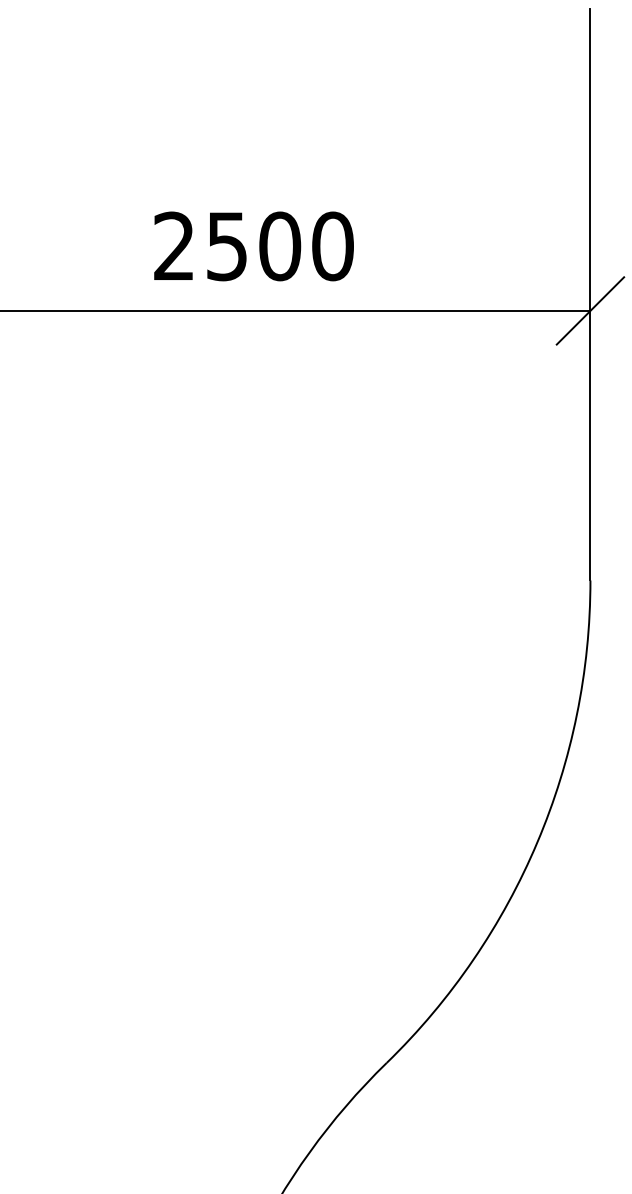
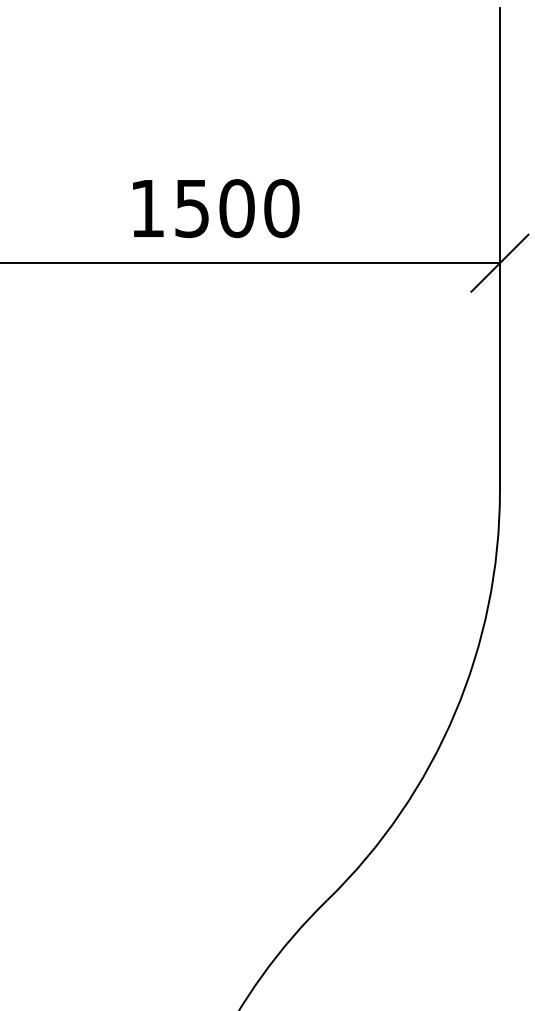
text: (173, 245) -> (146, 207), 2500 -> 1500

